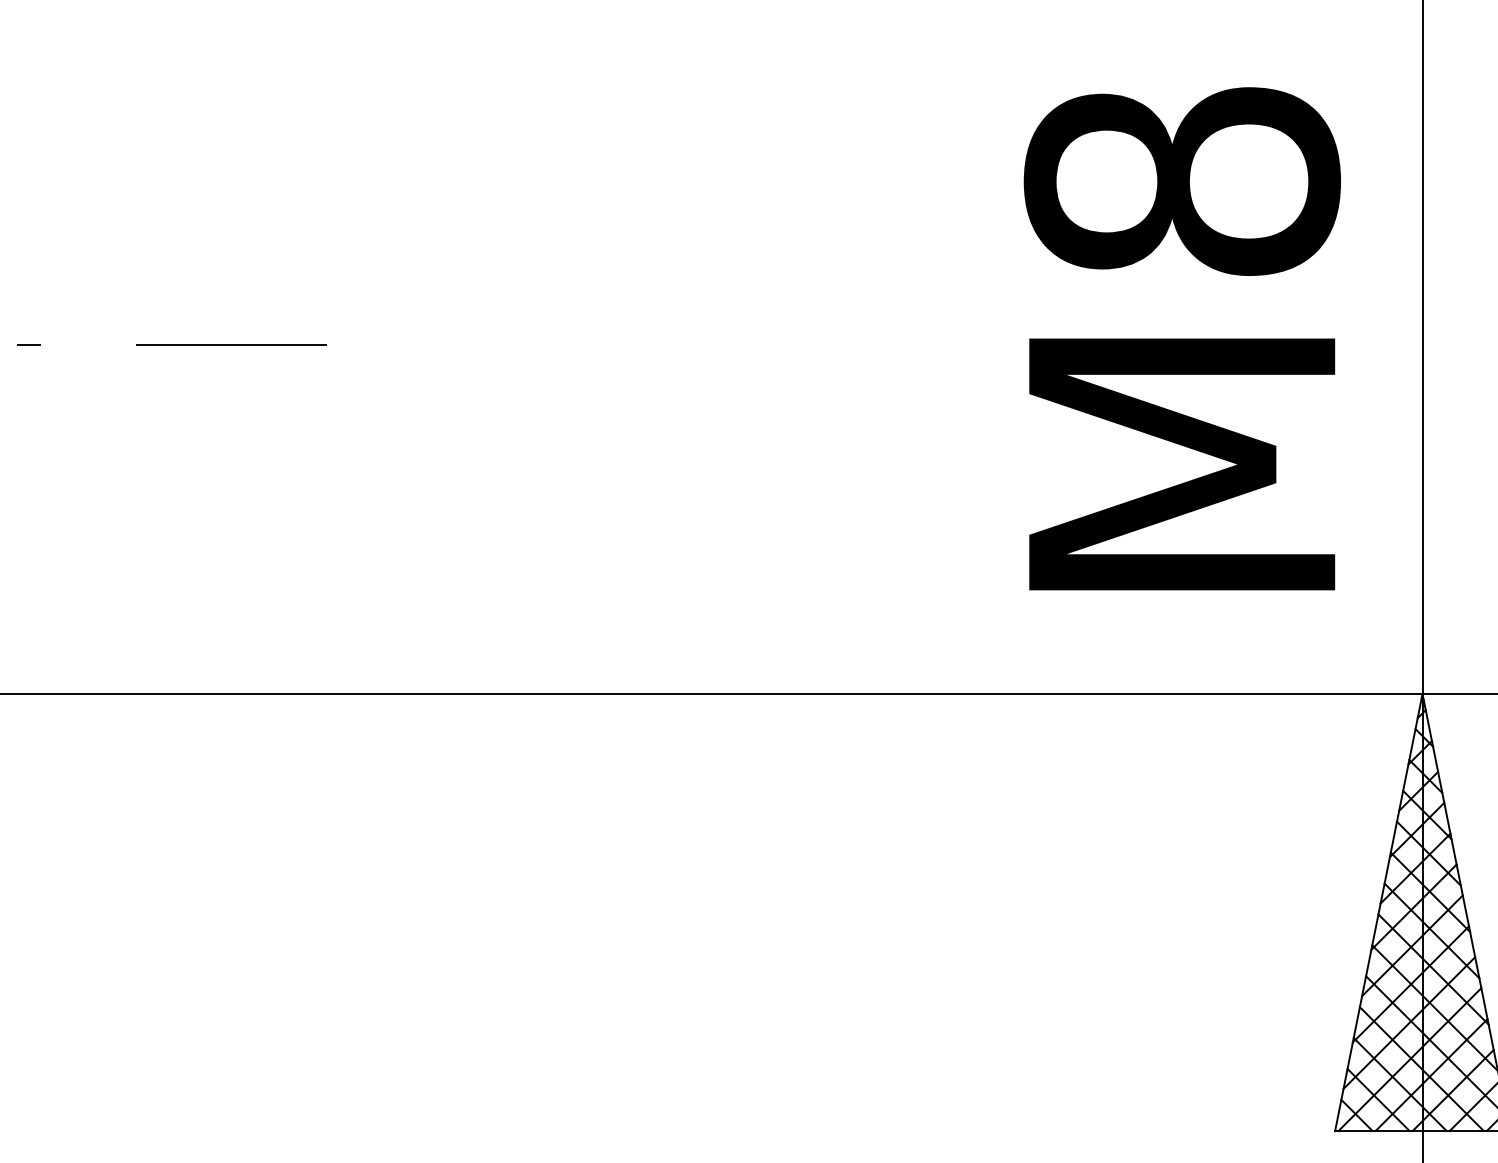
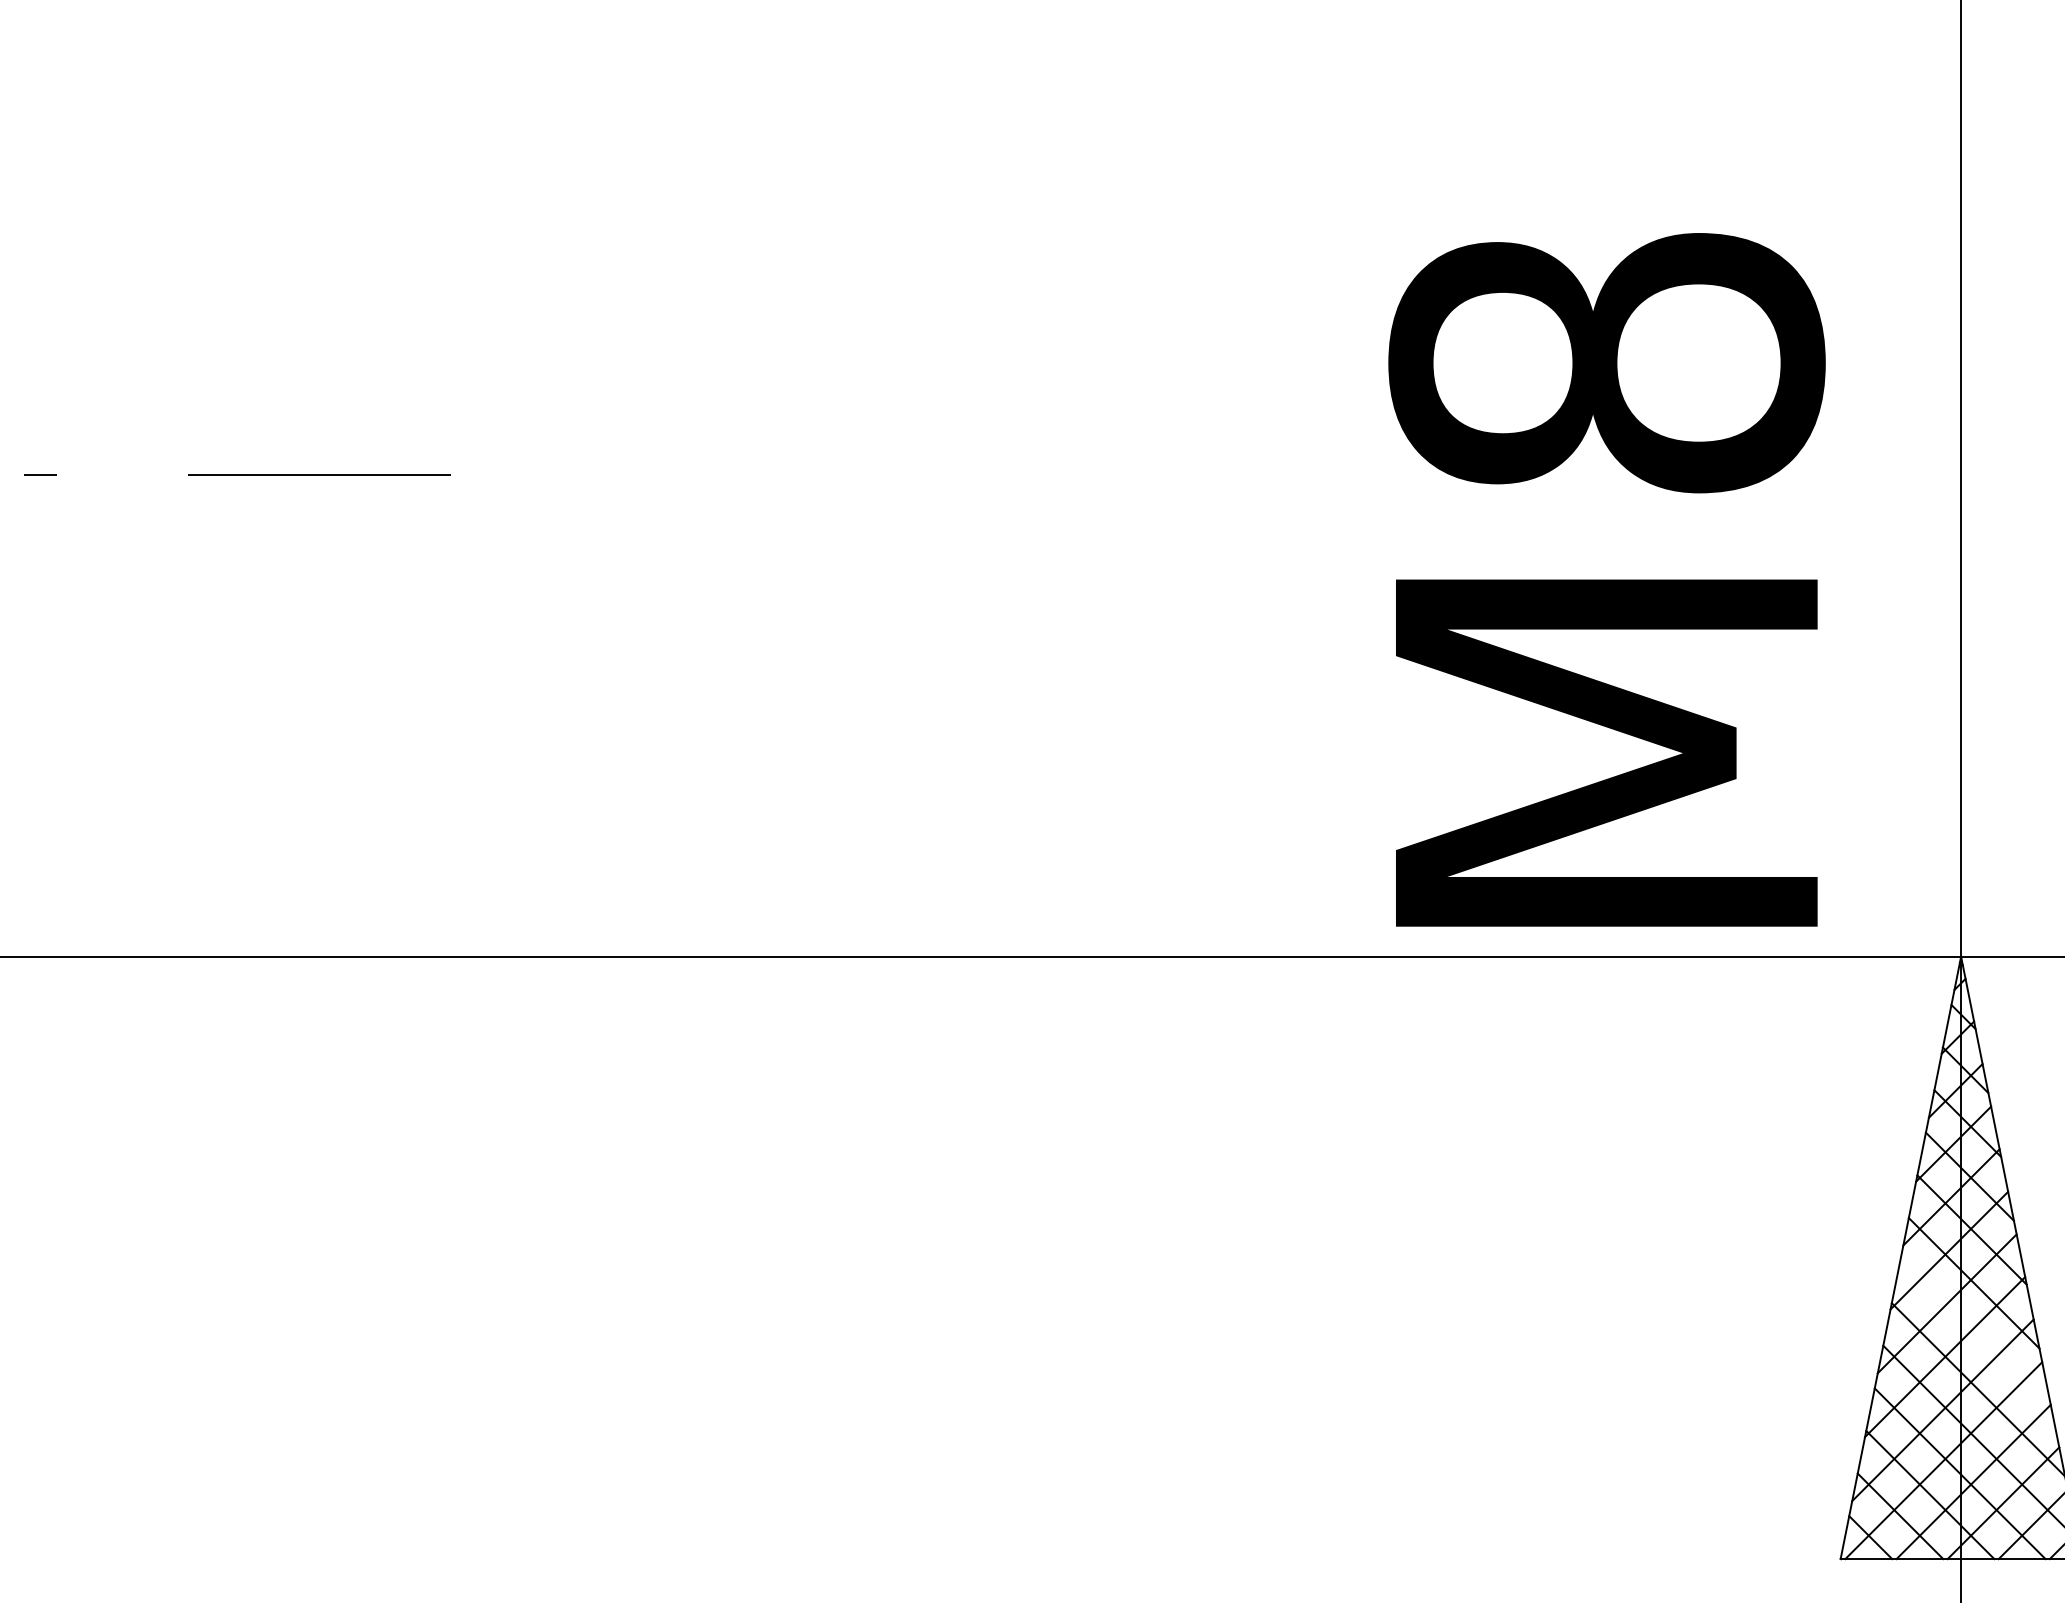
text: (1182, 338) -> (1606, 579), moved
line: (1433, 969) -> (1976, 1336), removed

